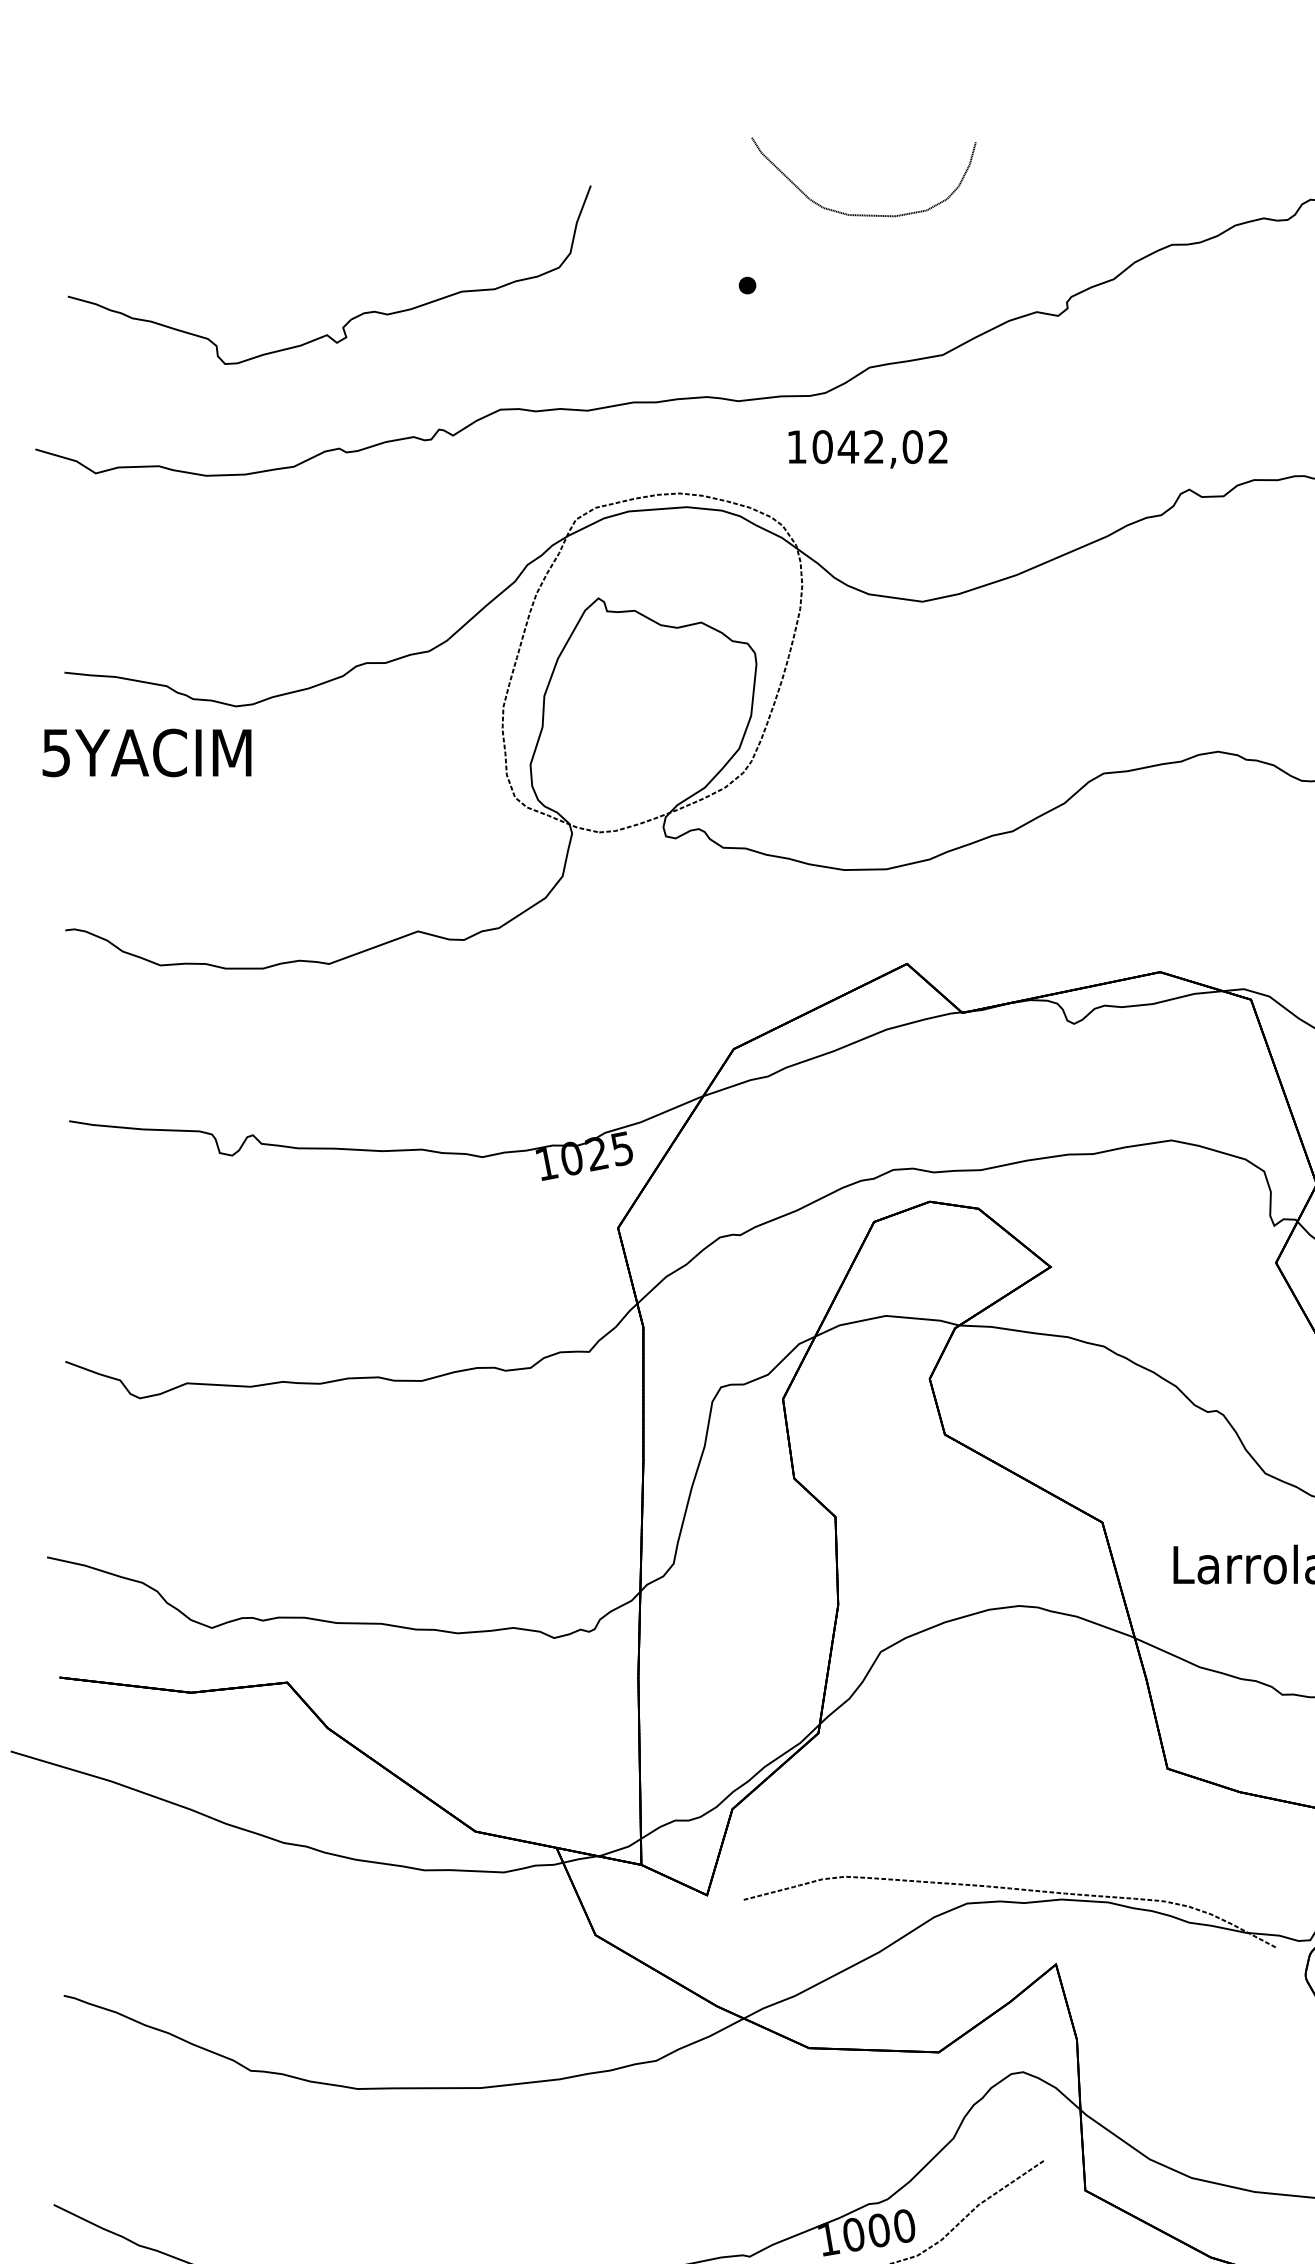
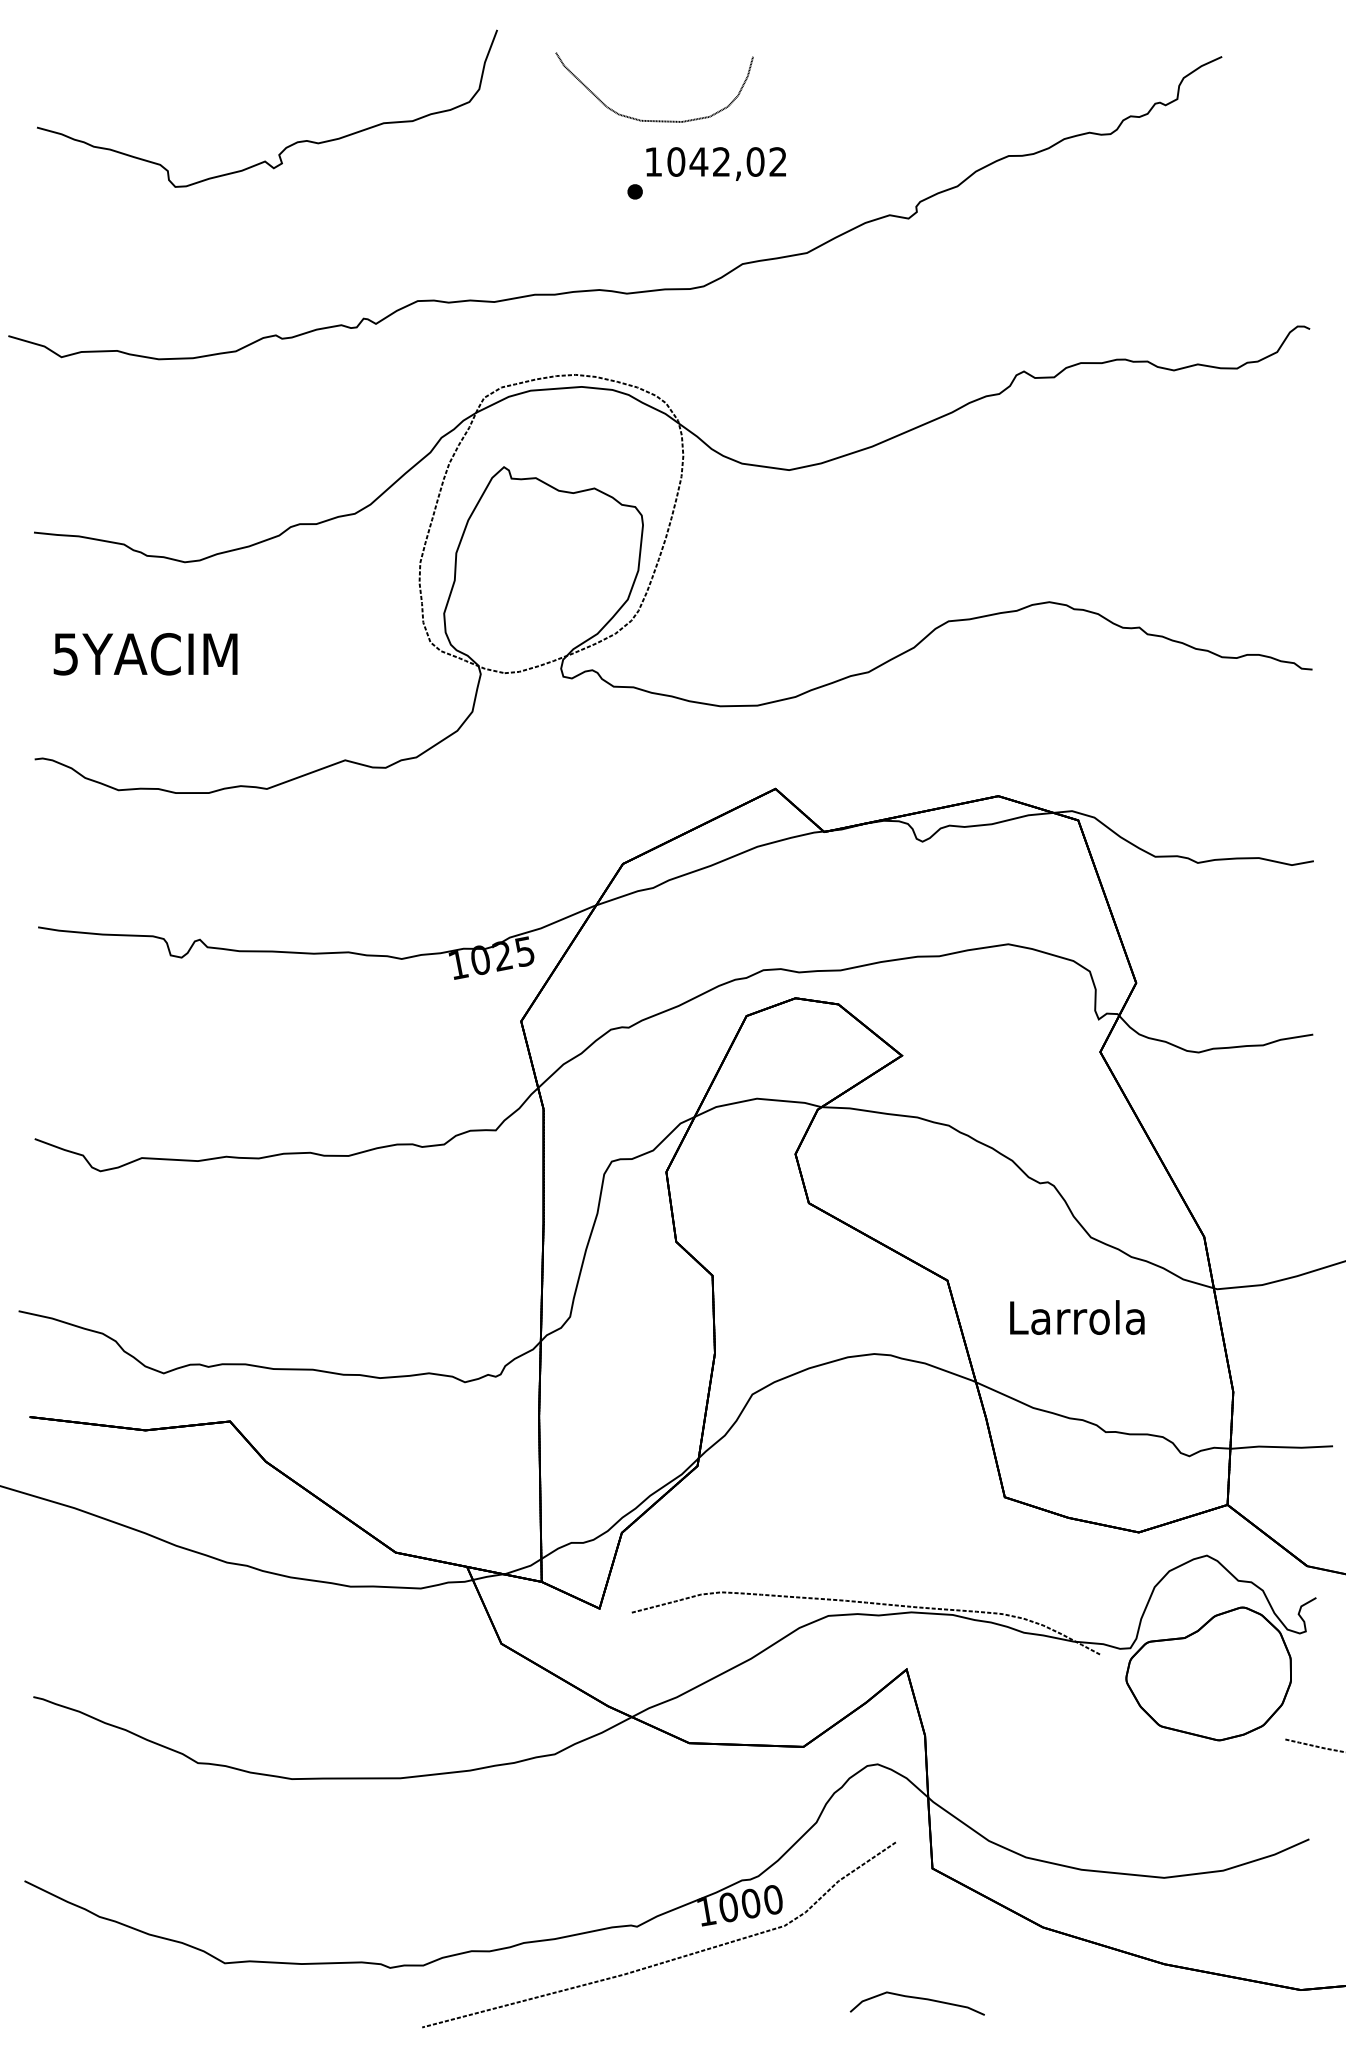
part: (863, 214) -> (654, 120), moved
curve: (351, 318) -> (286, 146), moved
text: (867, 448) -> (715, 163), moved
text: (146, 753) -> (145, 654), moved

